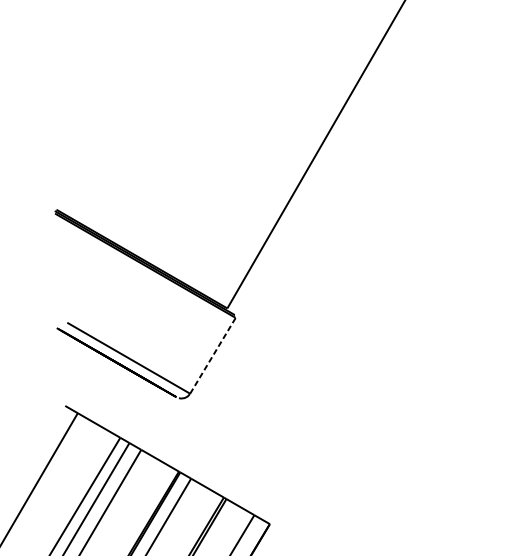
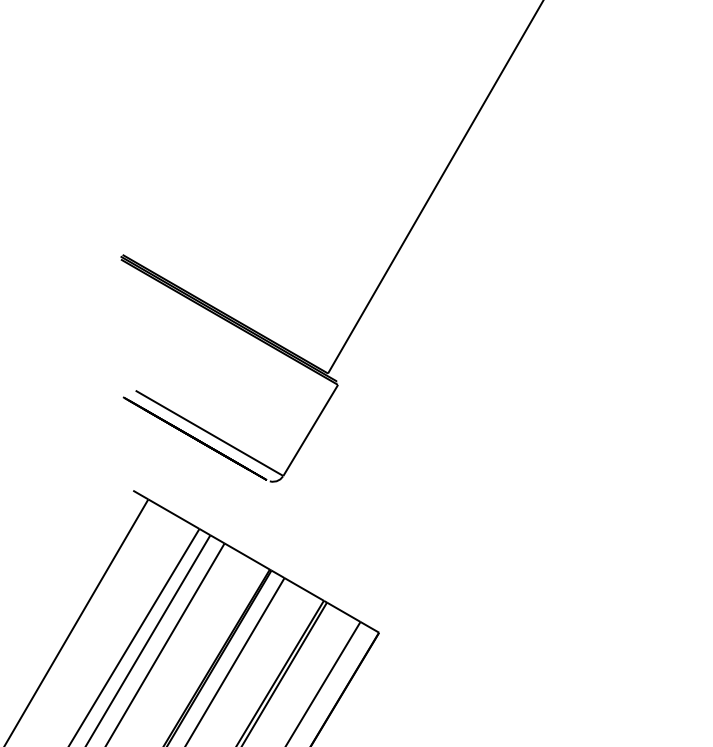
line: (212, 355) -> (310, 430), dashed -> solid

